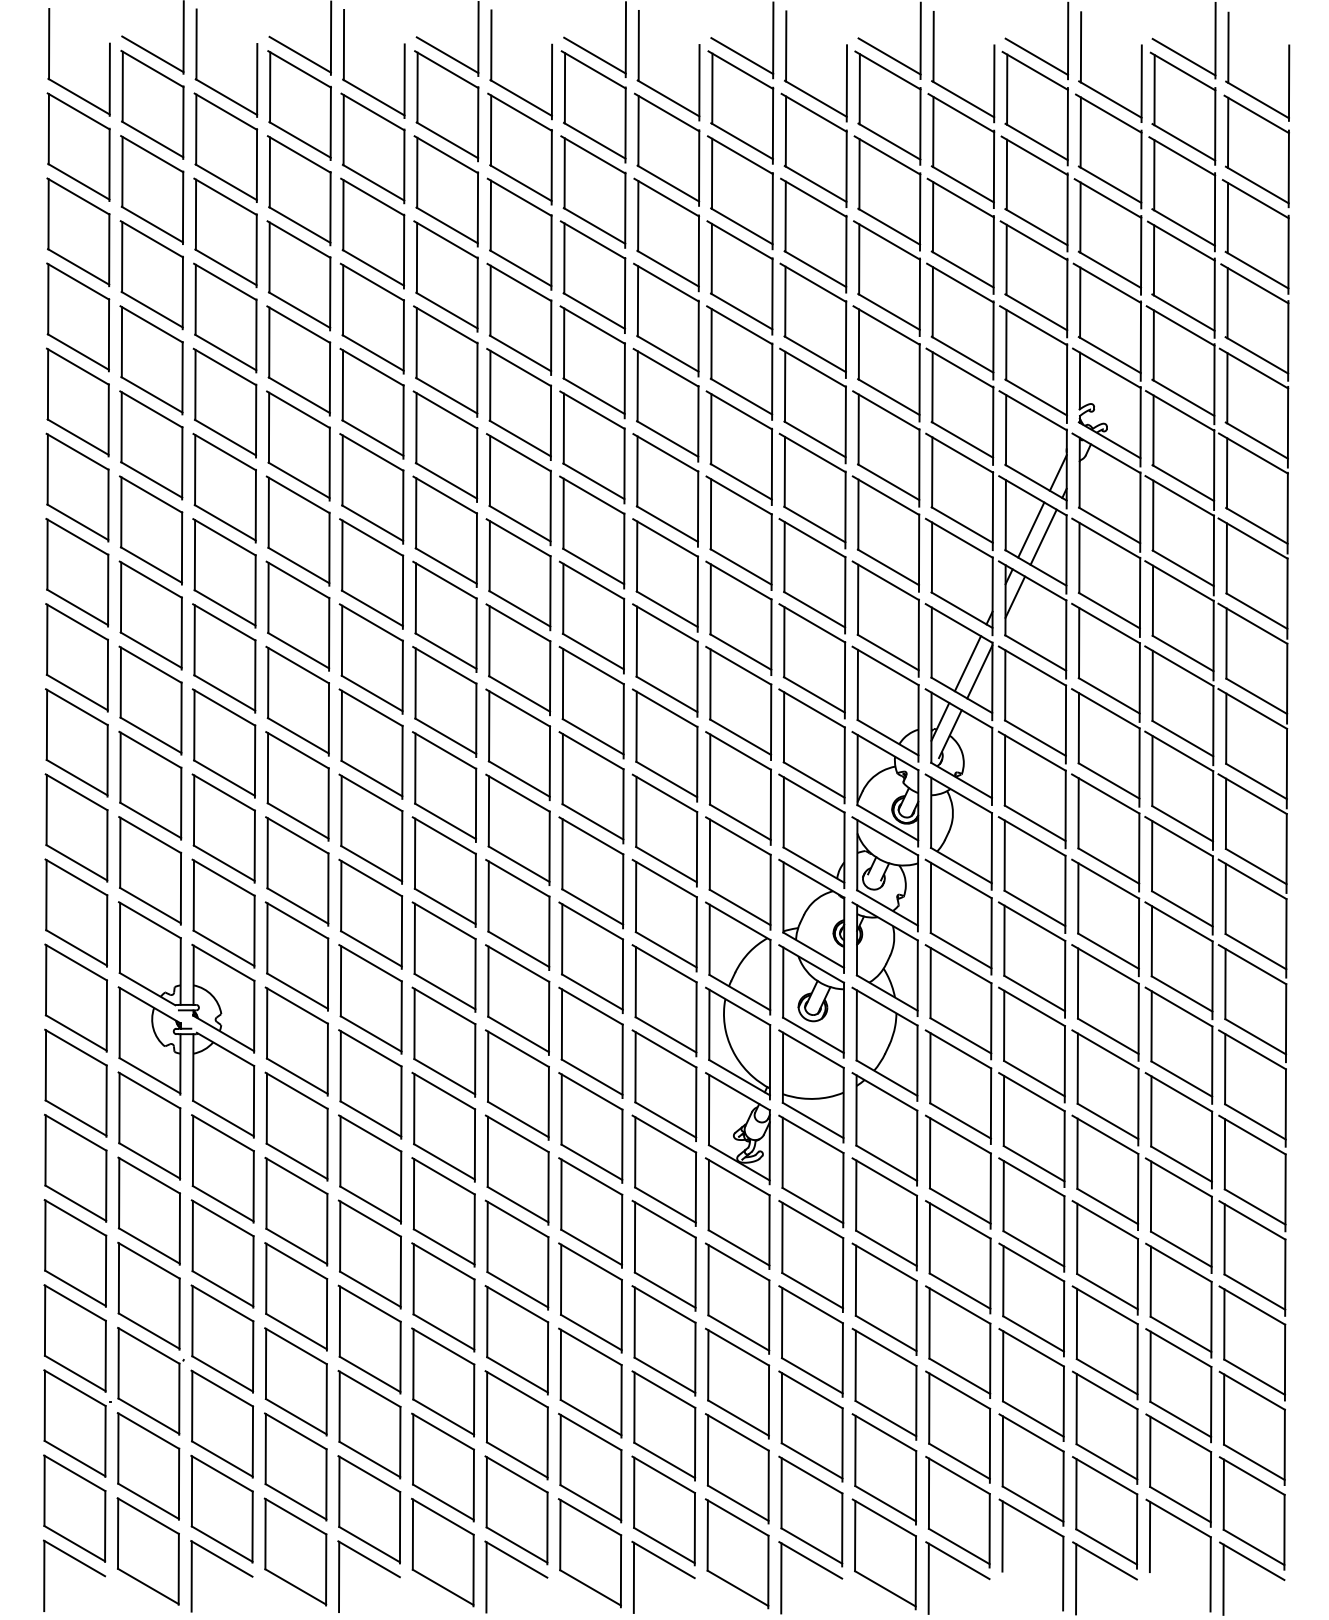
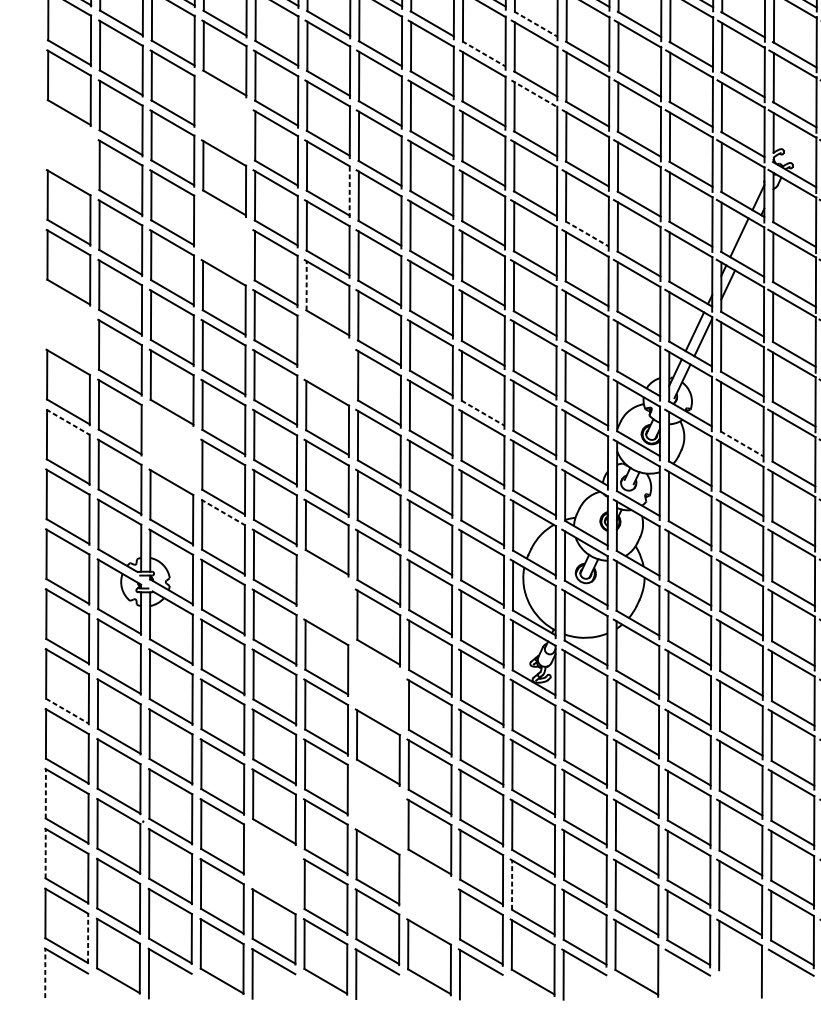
line: (741, 226) -> (535, 24), solid -> dashed
line: (668, 268) -> (484, 53), solid -> dashed
line: (739, 325) -> (534, 93), solid -> dashed
part: (298, 360) -> (224, 118), removed
part: (77, 402) -> (68, 148), removed
line: (477, 464) -> (349, 191), solid -> dashed
line: (815, 524) -> (587, 233), solid -> dashed
part: (297, 530) -> (223, 238), removed
line: (1043, 536) -> (748, 242), removed
line: (415, 597) -> (306, 285), solid -> dashed
part: (76, 657) -> (67, 327), removed
part: (444, 701) -> (326, 358), removed
line: (667, 779) -> (483, 413), solid -> dashed
line: (76, 792) -> (67, 422), solid -> dashed
line: (1035, 823) -> (742, 444), solid -> dashed
part: (223, 828) -> (171, 447), removed
line: (297, 920) -> (223, 512), solid -> dashed
part: (443, 1041) -> (326, 597), removed
part: (516, 1169) -> (377, 687), removed
line: (76, 1203) -> (67, 711), solid -> dashed
line: (45, 1320) -> (46, 793), solid -> dashed
part: (516, 1340) -> (377, 807), removed
line: (44, 1405) -> (45, 853), solid -> dashed
part: (369, 1424) -> (274, 866), removed
line: (708, 1450) -> (512, 885), solid -> dashed
part: (590, 1468) -> (429, 897), removed
line: (105, 1525) -> (88, 937), solid -> dashed
line: (44, 1575) -> (45, 973), solid -> dashed
line: (928, 1578) -> (667, 975), removed
line: (1076, 1579) -> (771, 975), removed

